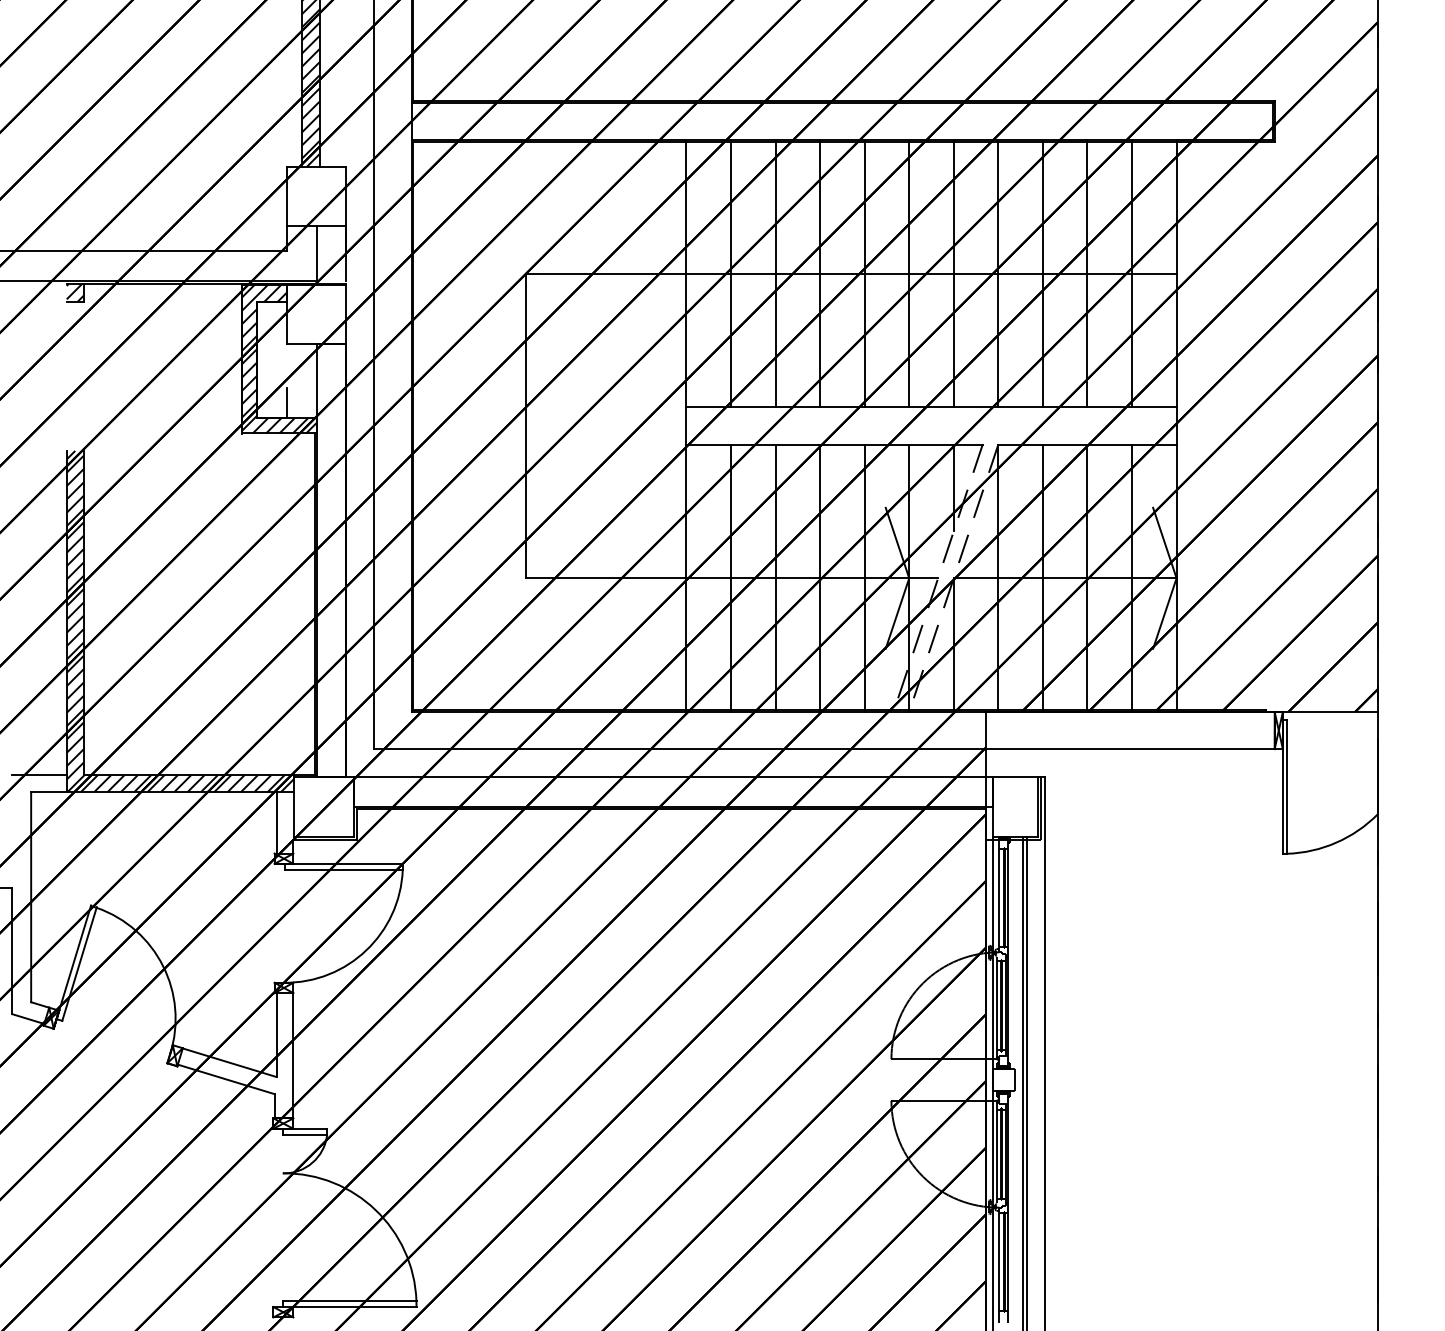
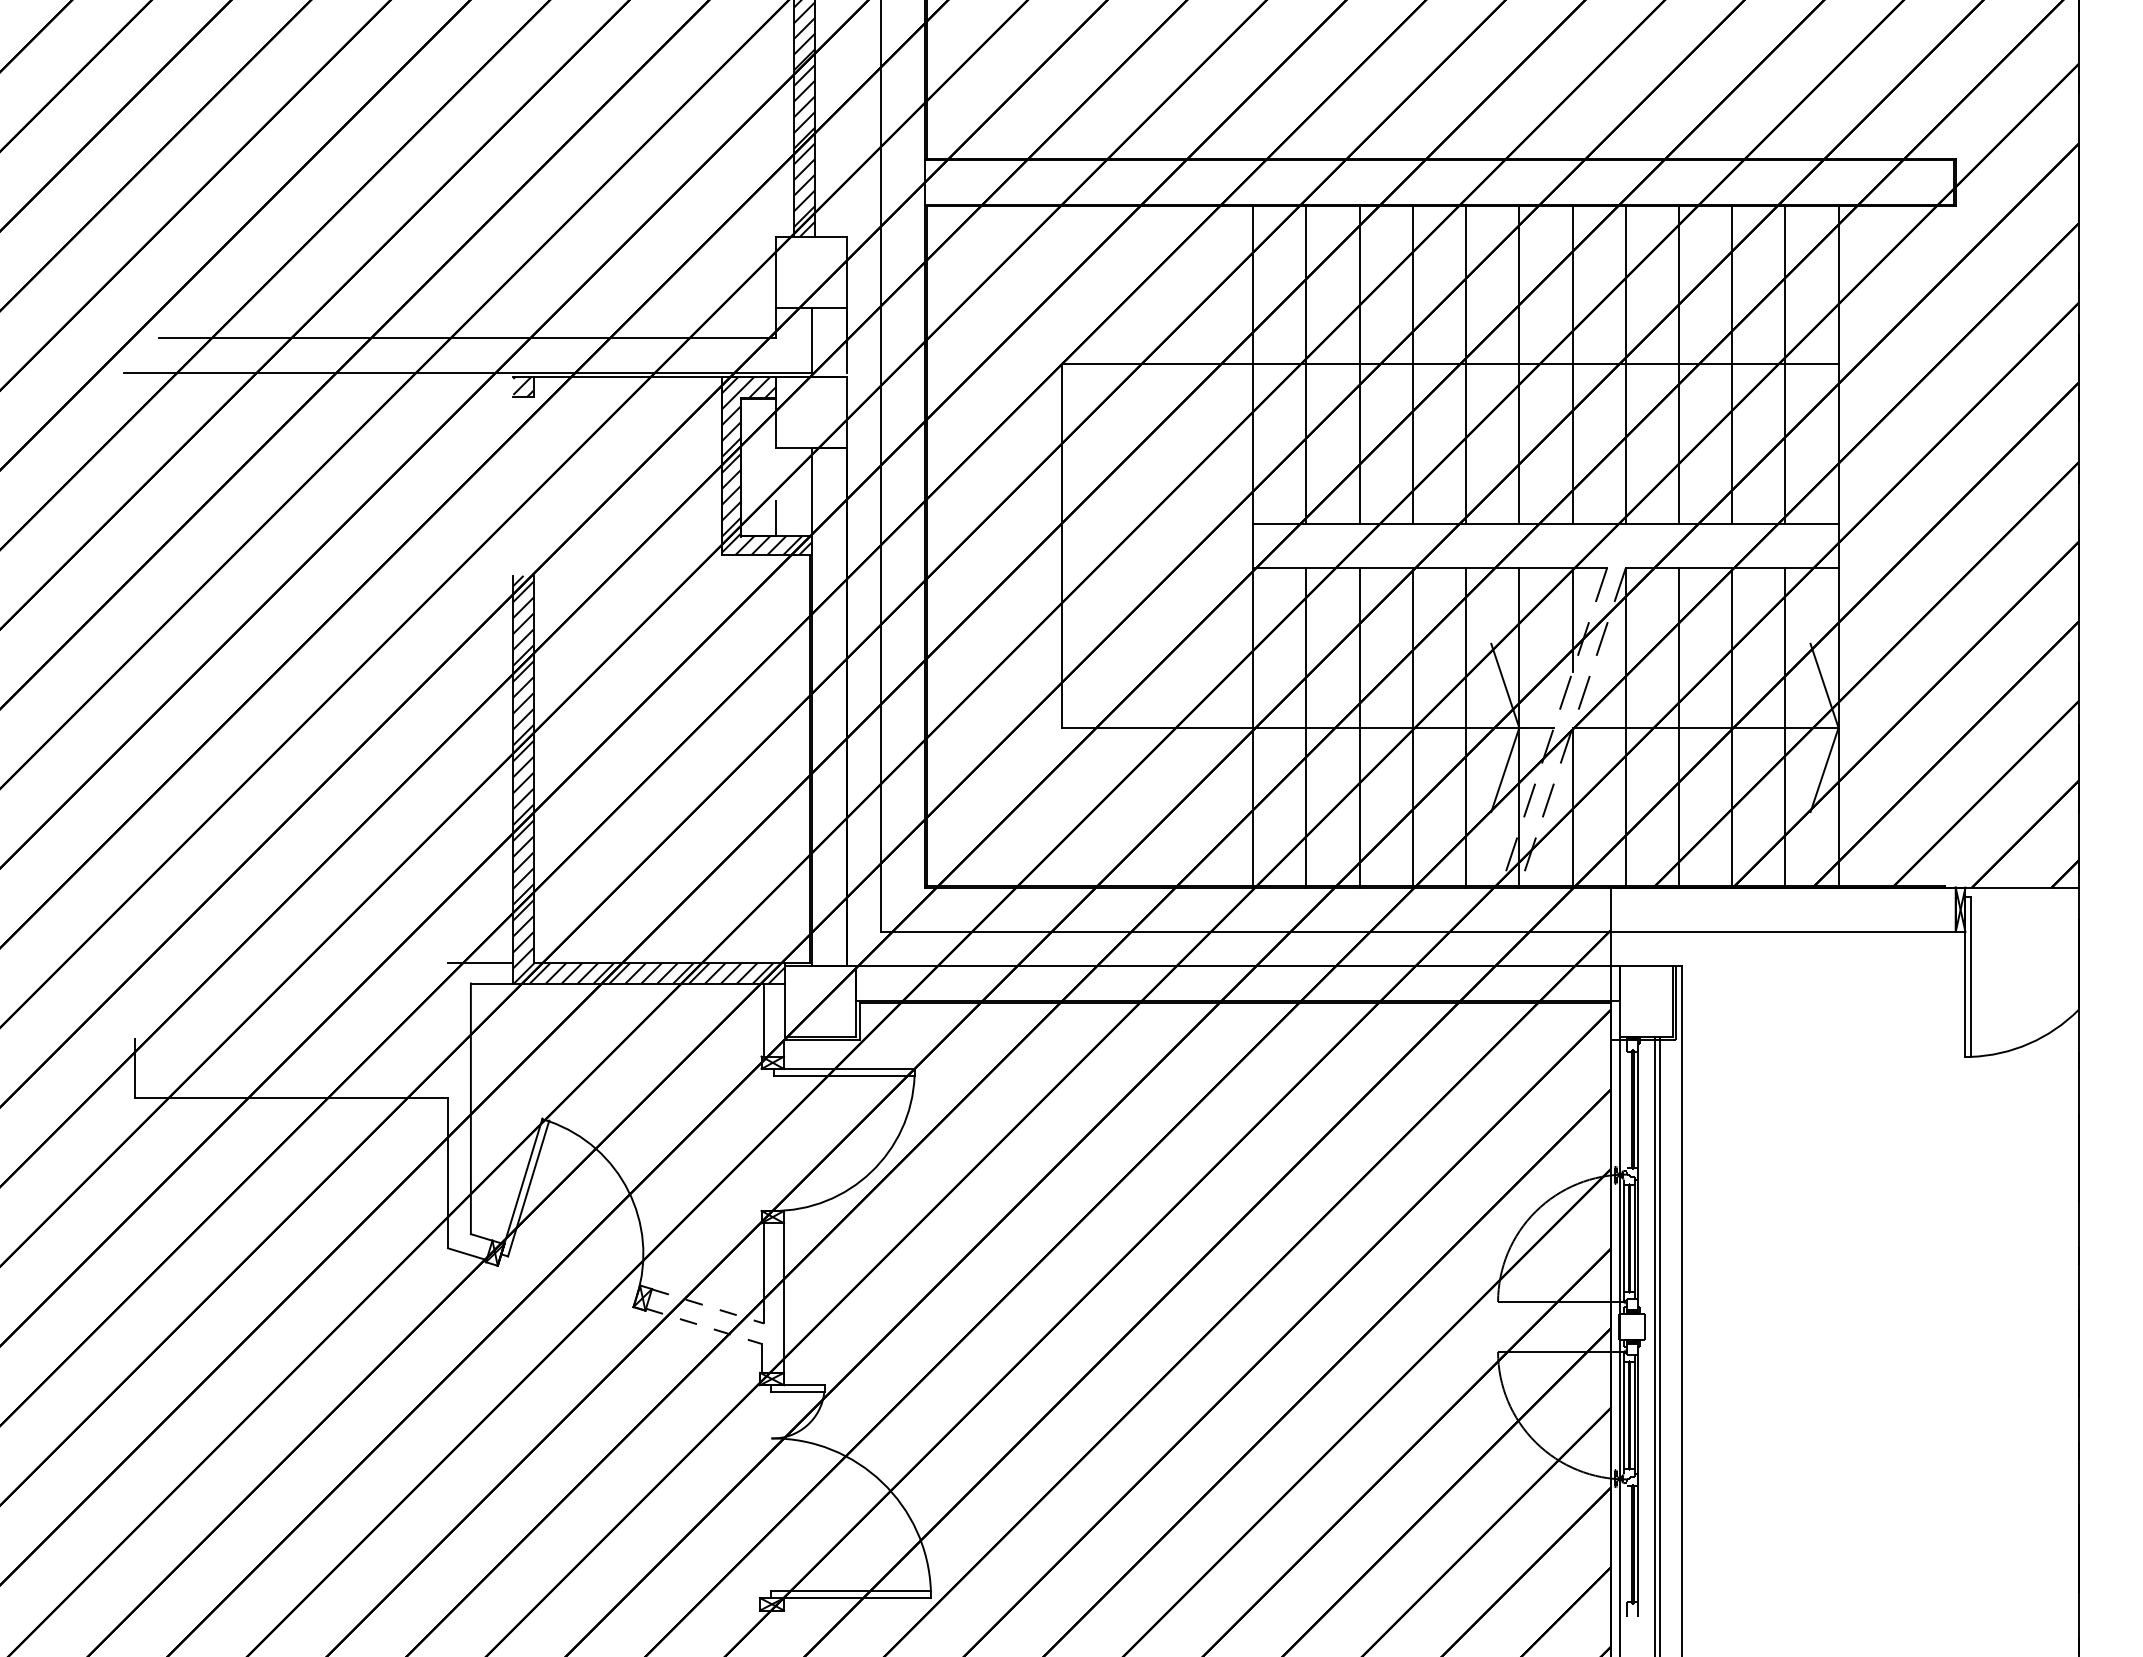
line: (998, 900) -> (1626, 1112), removed
line: (229, 1062) -> (707, 1306), solid -> dashed
line: (226, 1079) -> (704, 1326), solid -> dashed
line: (998, 1258) -> (1626, 1540), removed

